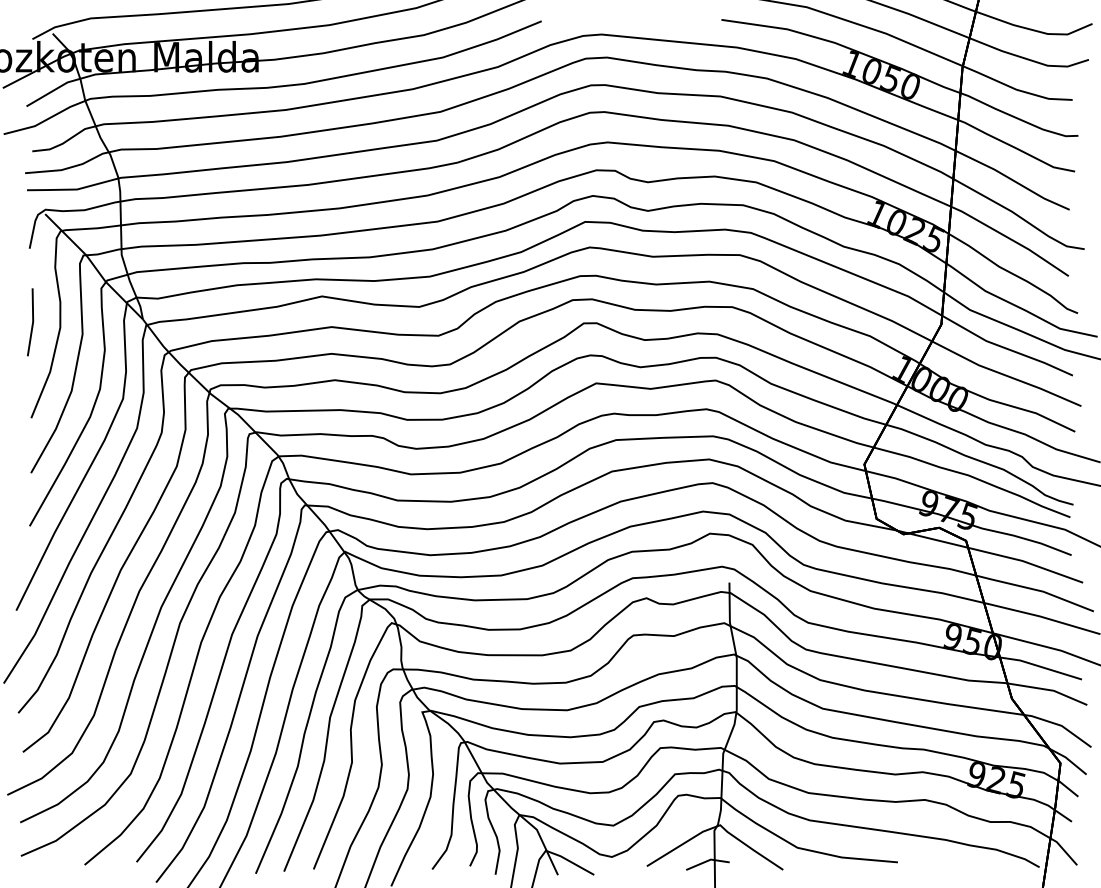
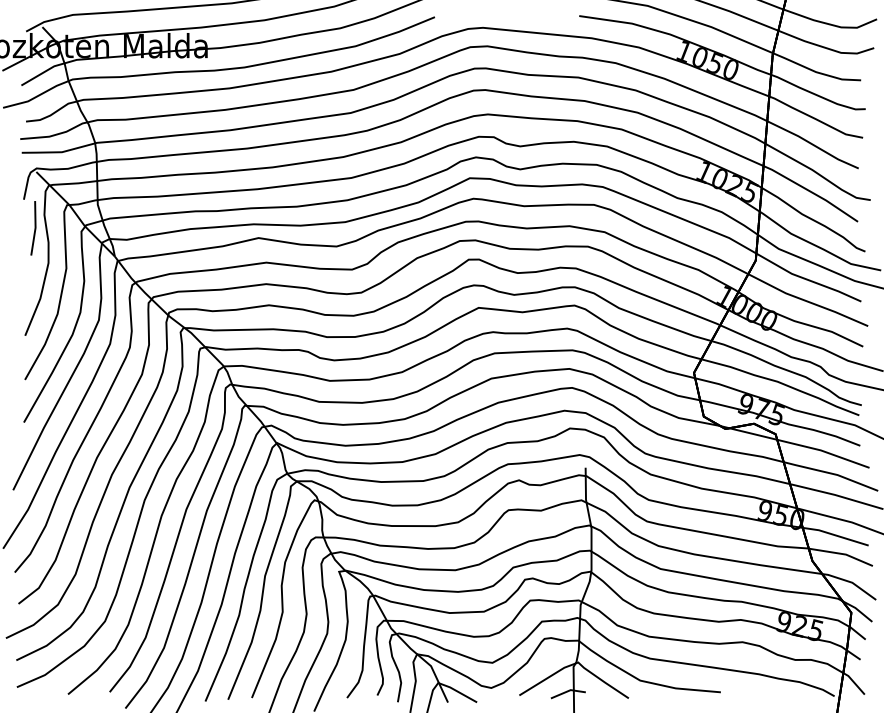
line: (32, 322) -> (35, 228), moved

